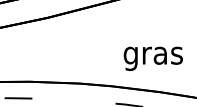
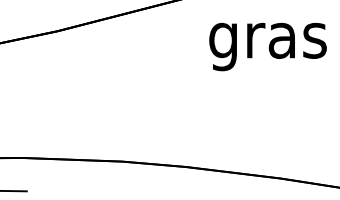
text: (152, 58) -> (266, 46), moved

